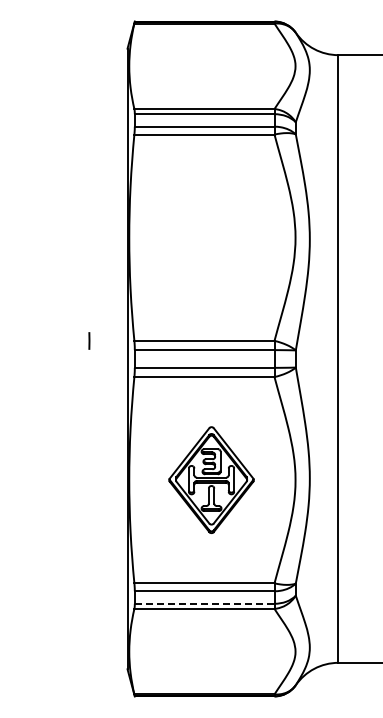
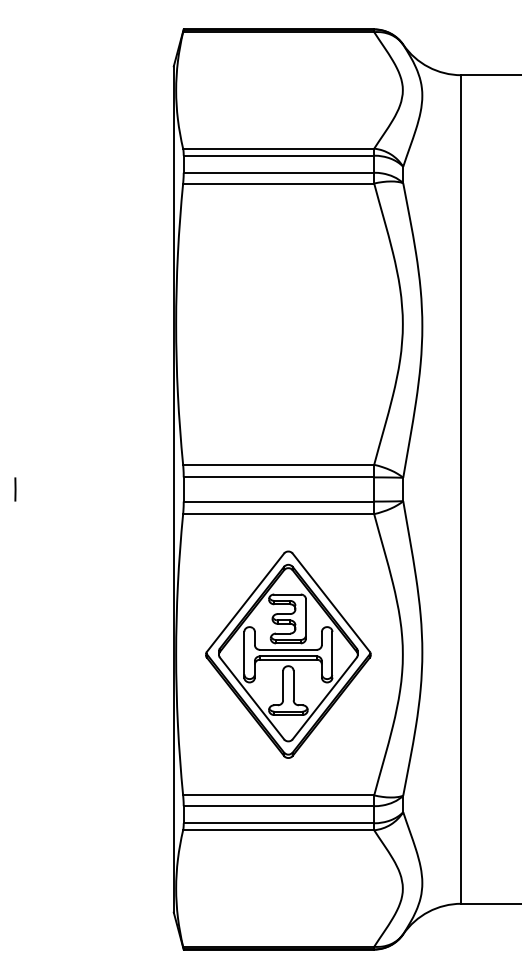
line: (89, 340) -> (15, 488), moved
part: (211, 479) -> (288, 653), size x1.43
line: (204, 603) -> (278, 822), dashed -> solid

